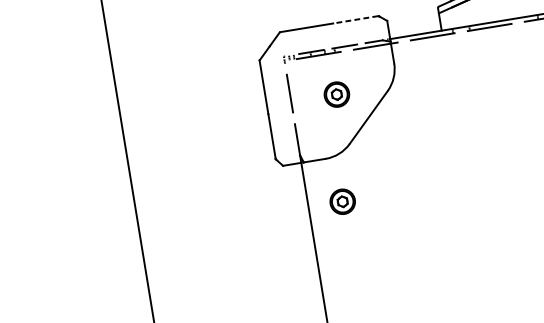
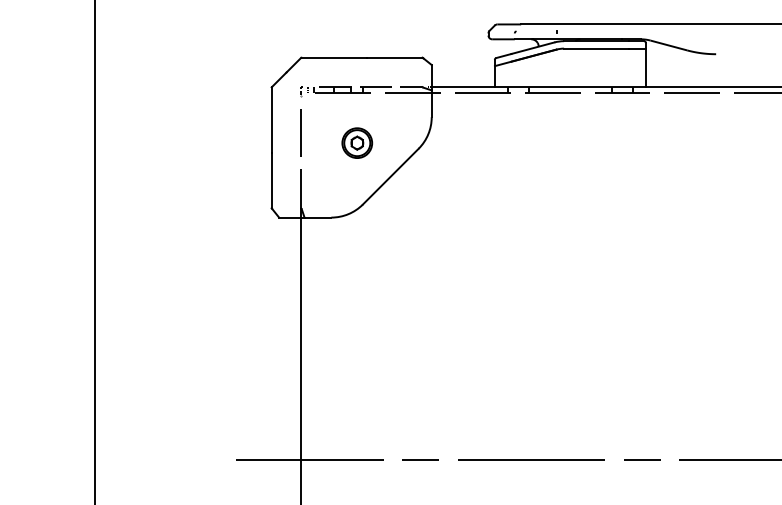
line: (355, 19) -> (394, 57), dashed -> solid
part: (342, 201) -> (343, 271), removed

